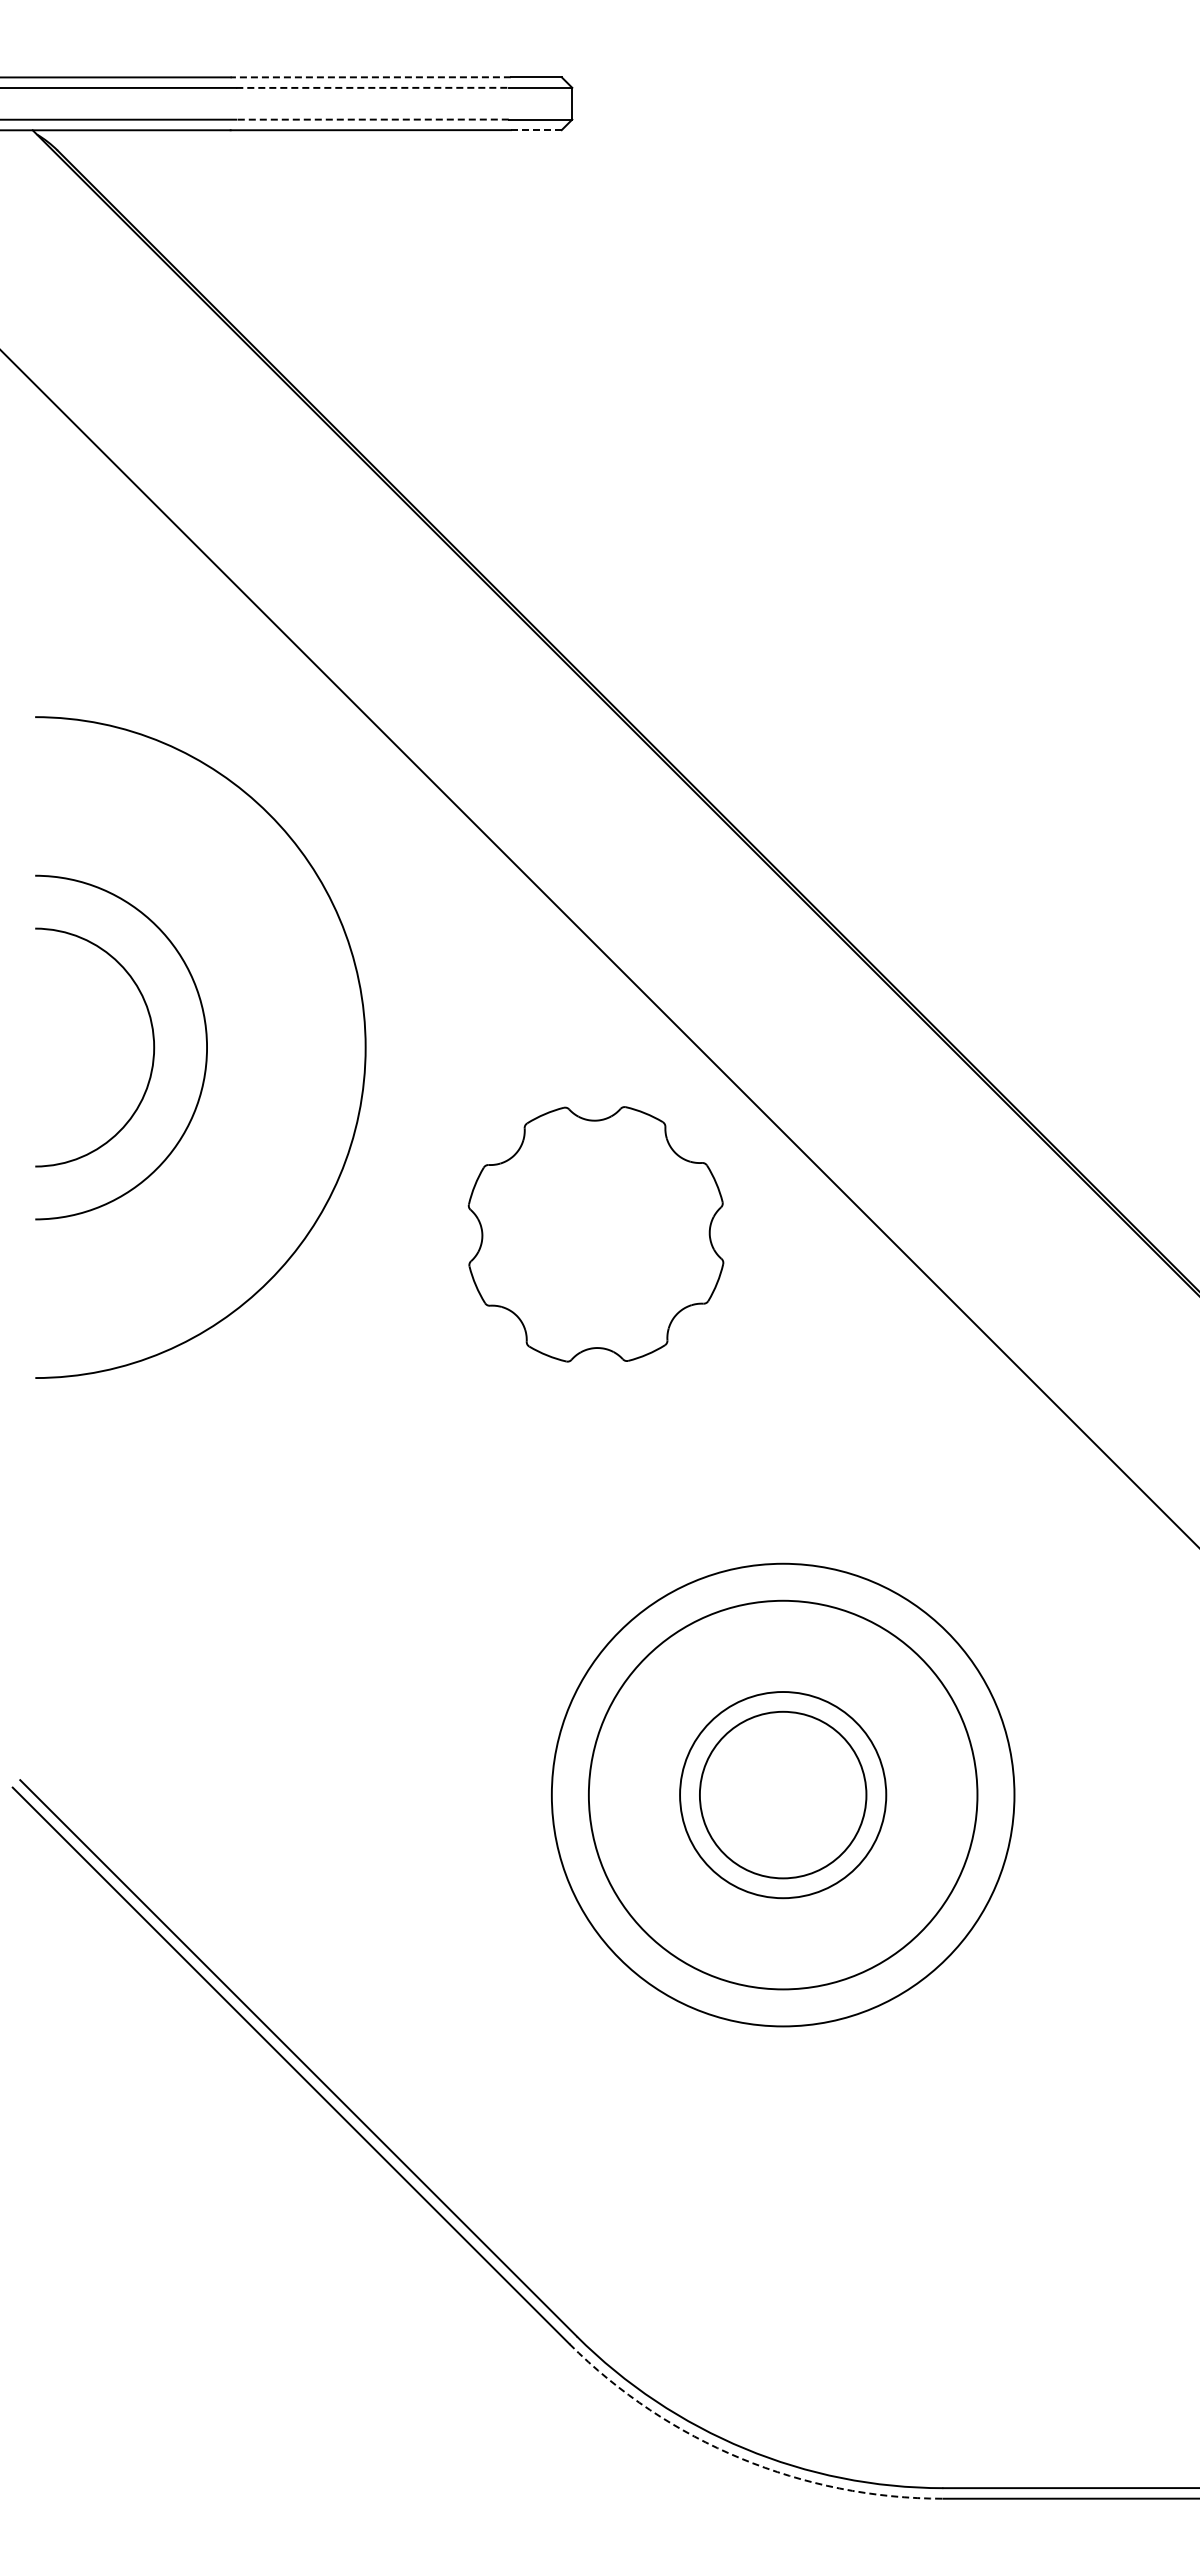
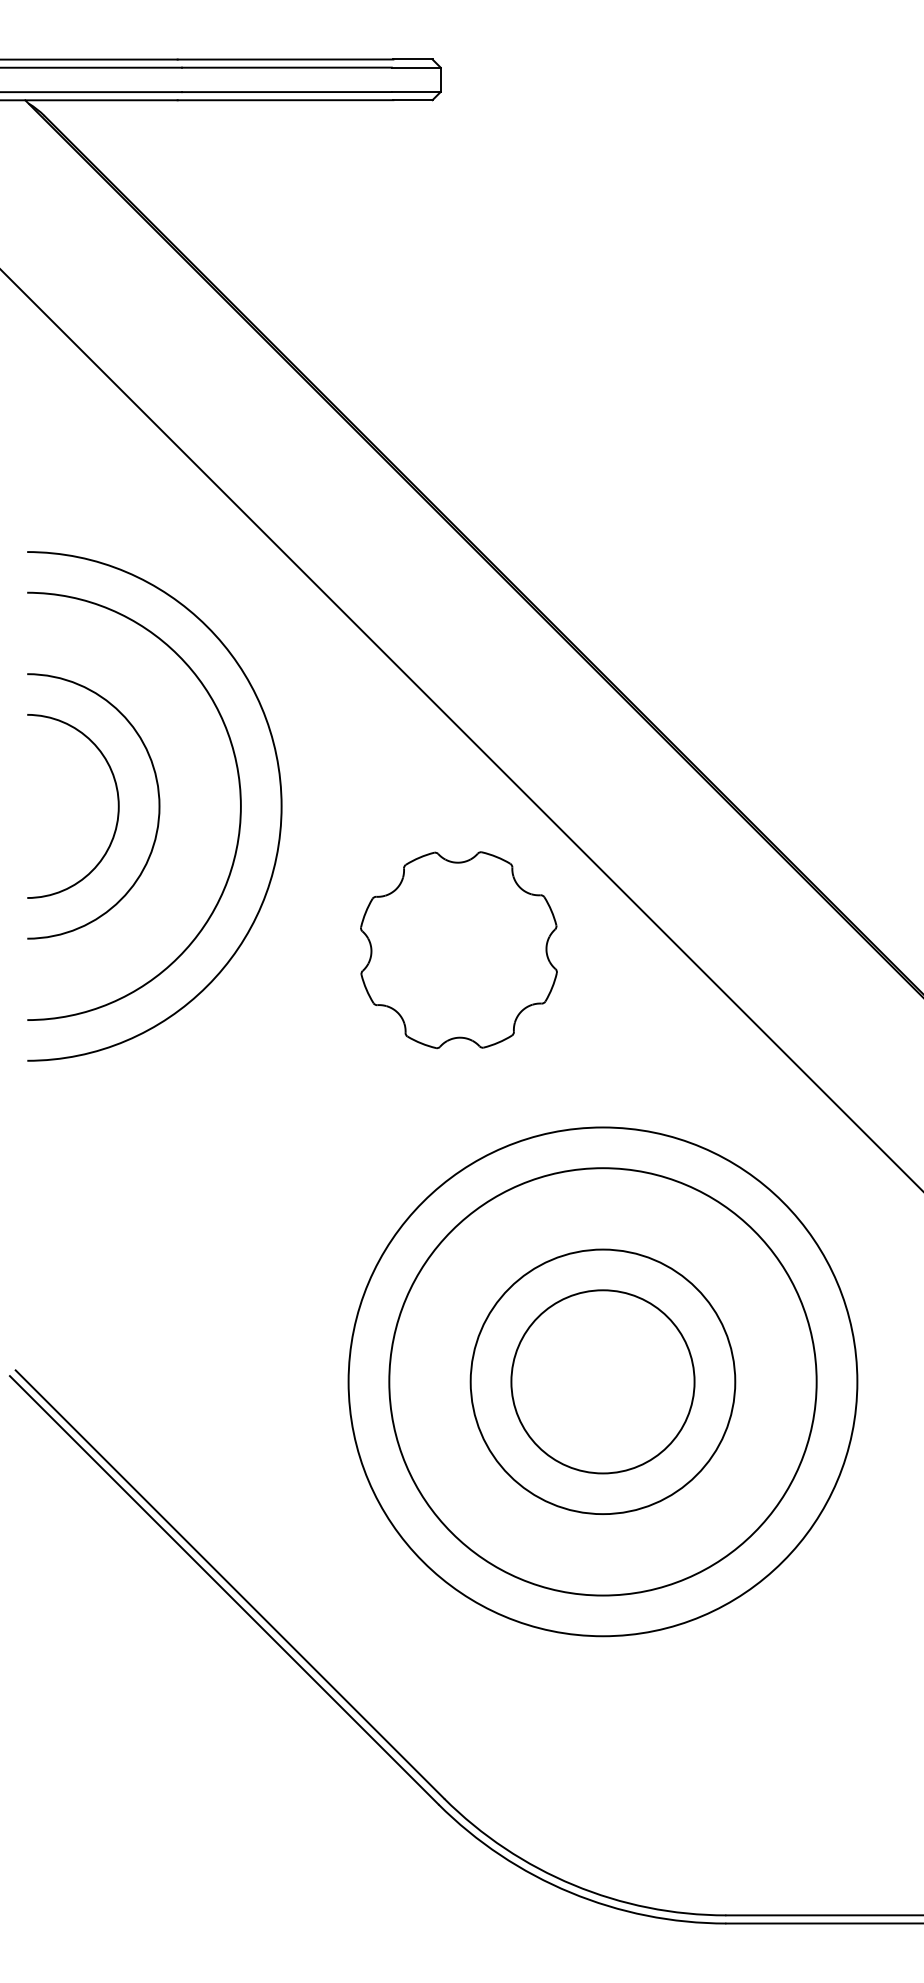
line: (370, 77) -> (285, 59), dashed -> solid
line: (373, 87) -> (287, 67), dashed -> solid
line: (372, 119) -> (286, 91), dashed -> solid
line: (535, 130) -> (412, 100), dashed -> solid
arc: (311, 1047) -> (239, 806), added
circle: (782, 1794) -> (602, 1381), size x1.43
circle: (782, 1794) -> (602, 1381), size x1.43
circle: (782, 1794) -> (602, 1381), size x1.67
circle: (783, 1795) -> (603, 1382), size x1.43
arc: (741, 2458) -> (570, 1892), dashed -> solid

